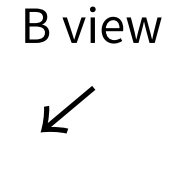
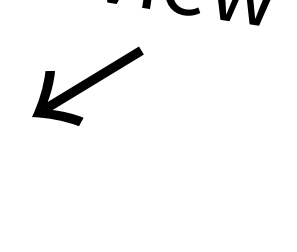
text: (67, 109) -> (87, 82), moved

